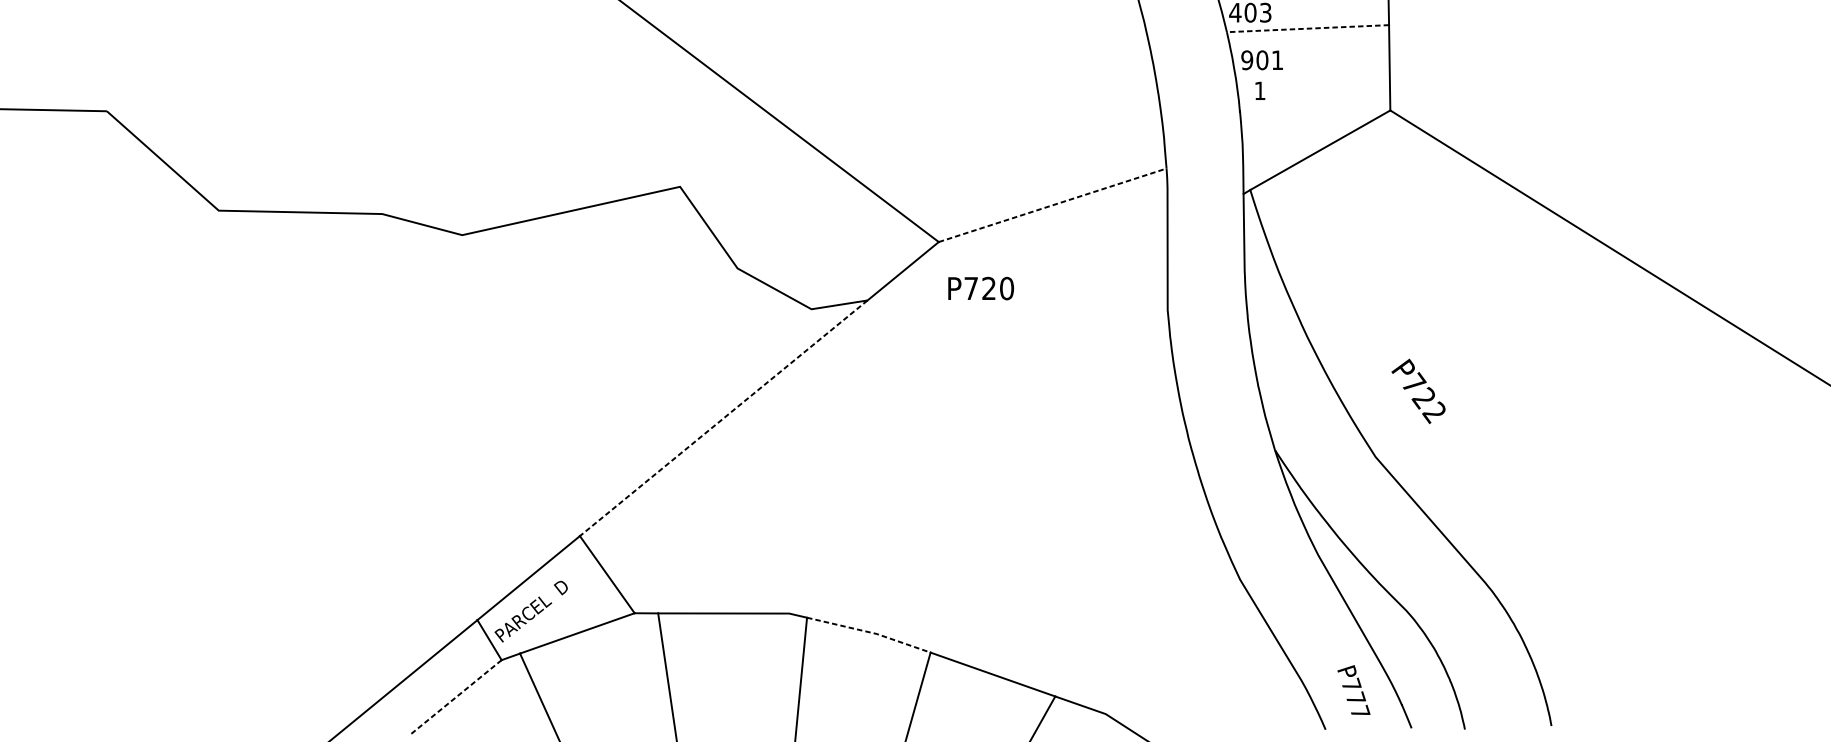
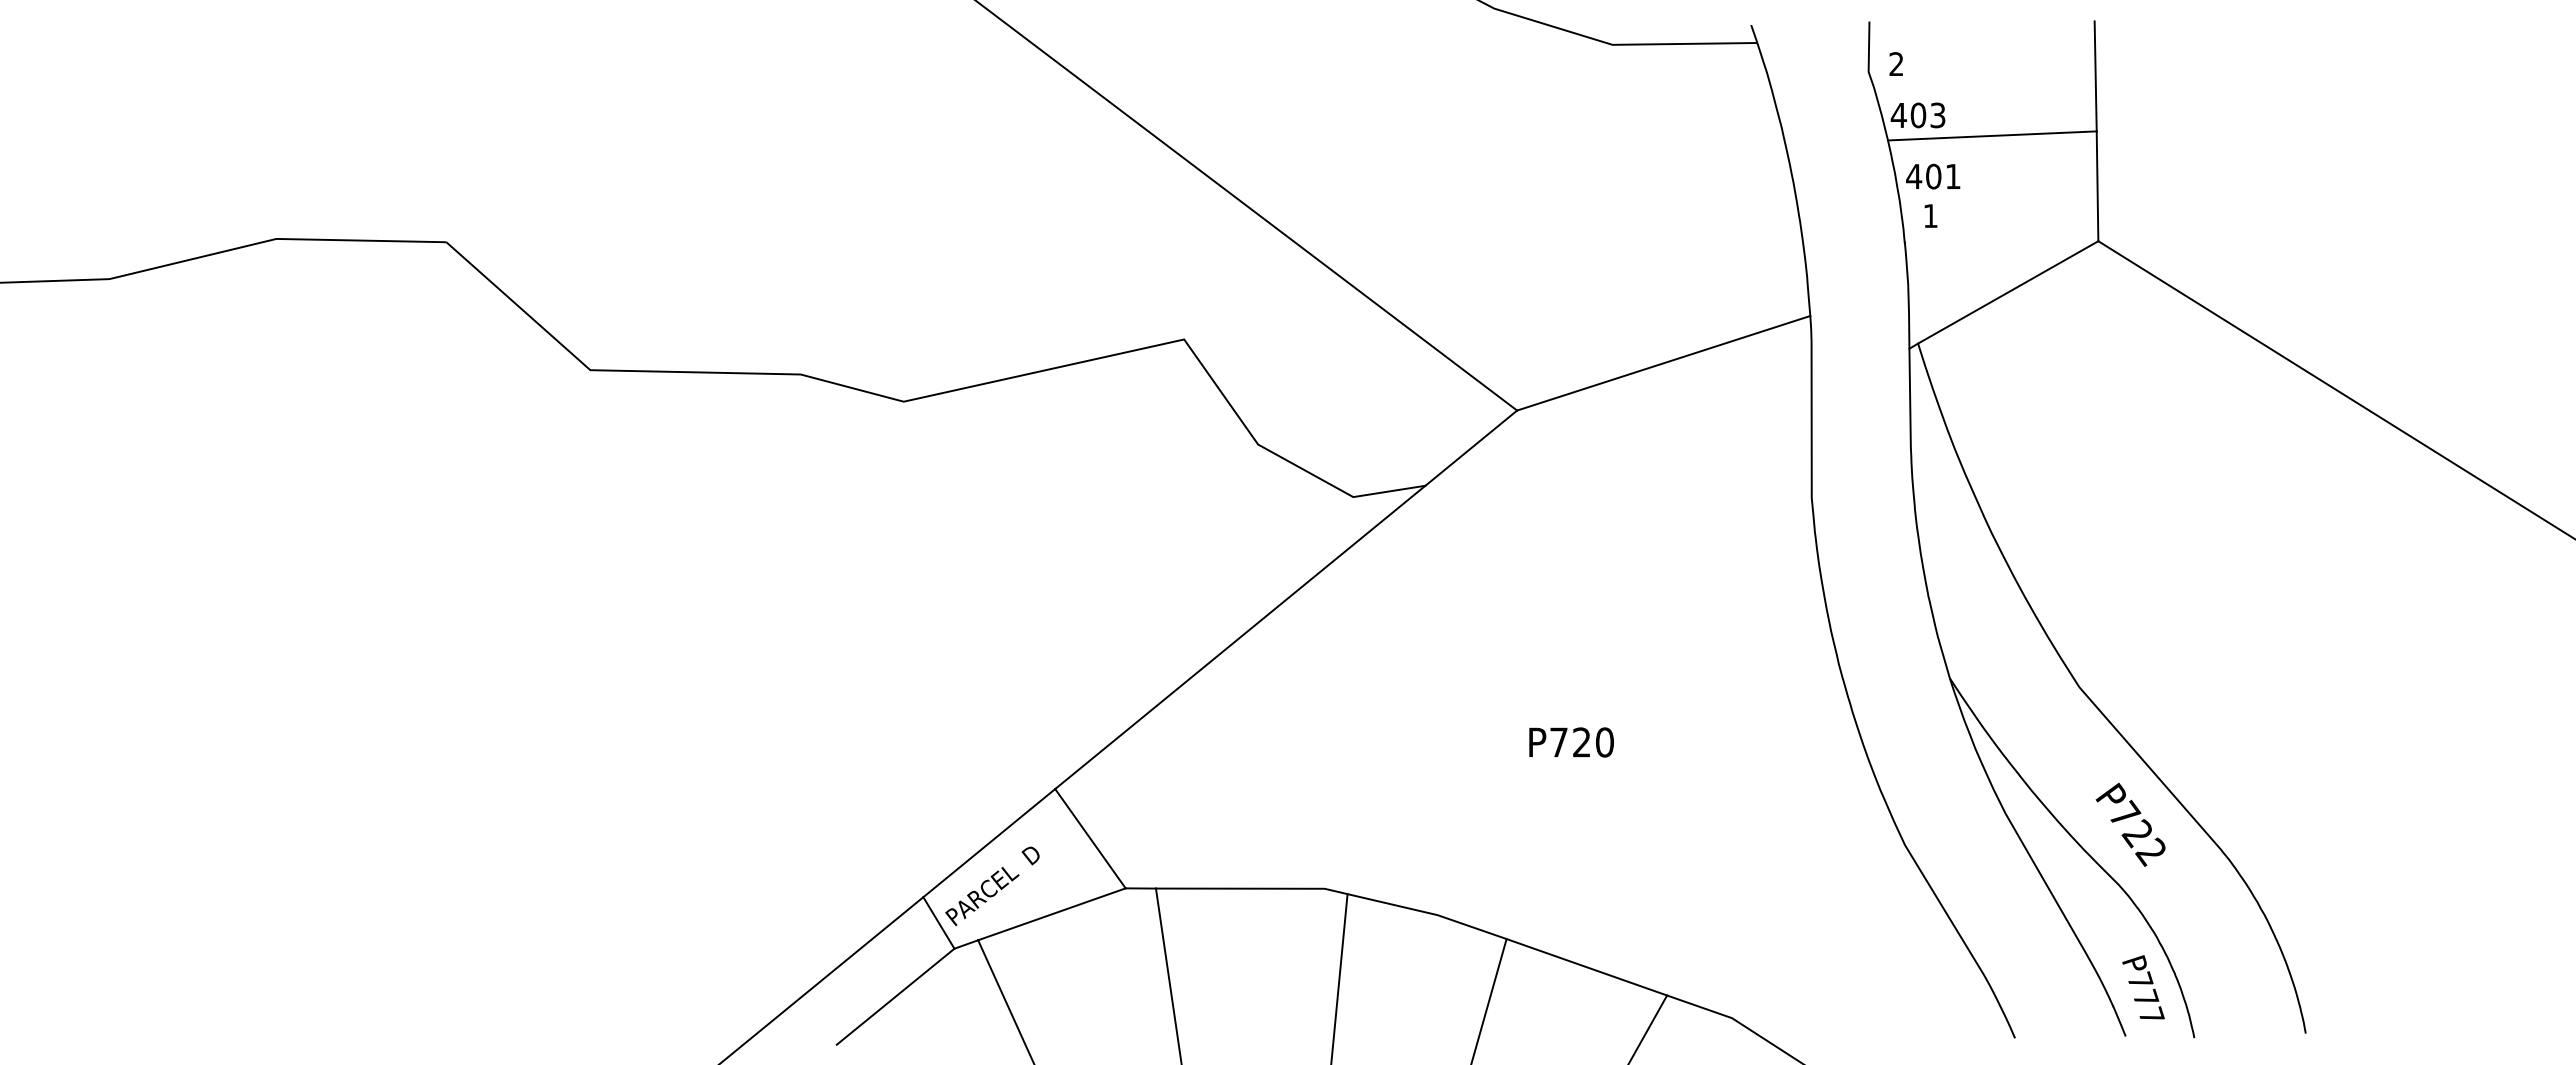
line: (1307, 28) -> (1991, 135), dashed -> solid
text: (1247, 60) -> (1914, 176), 901 -> 401
line: (1053, 205) -> (1664, 363), dashed -> solid
text: (981, 288) -> (1571, 742), moved
text: (1418, 391) -> (2130, 824), moved
line: (723, 418) -> (1239, 637), dashed -> solid
line: (869, 632) -> (1428, 913), dashed -> solid
text: (1353, 690) -> (2143, 987), moved
line: (455, 697) -> (895, 996), dashed -> solid

